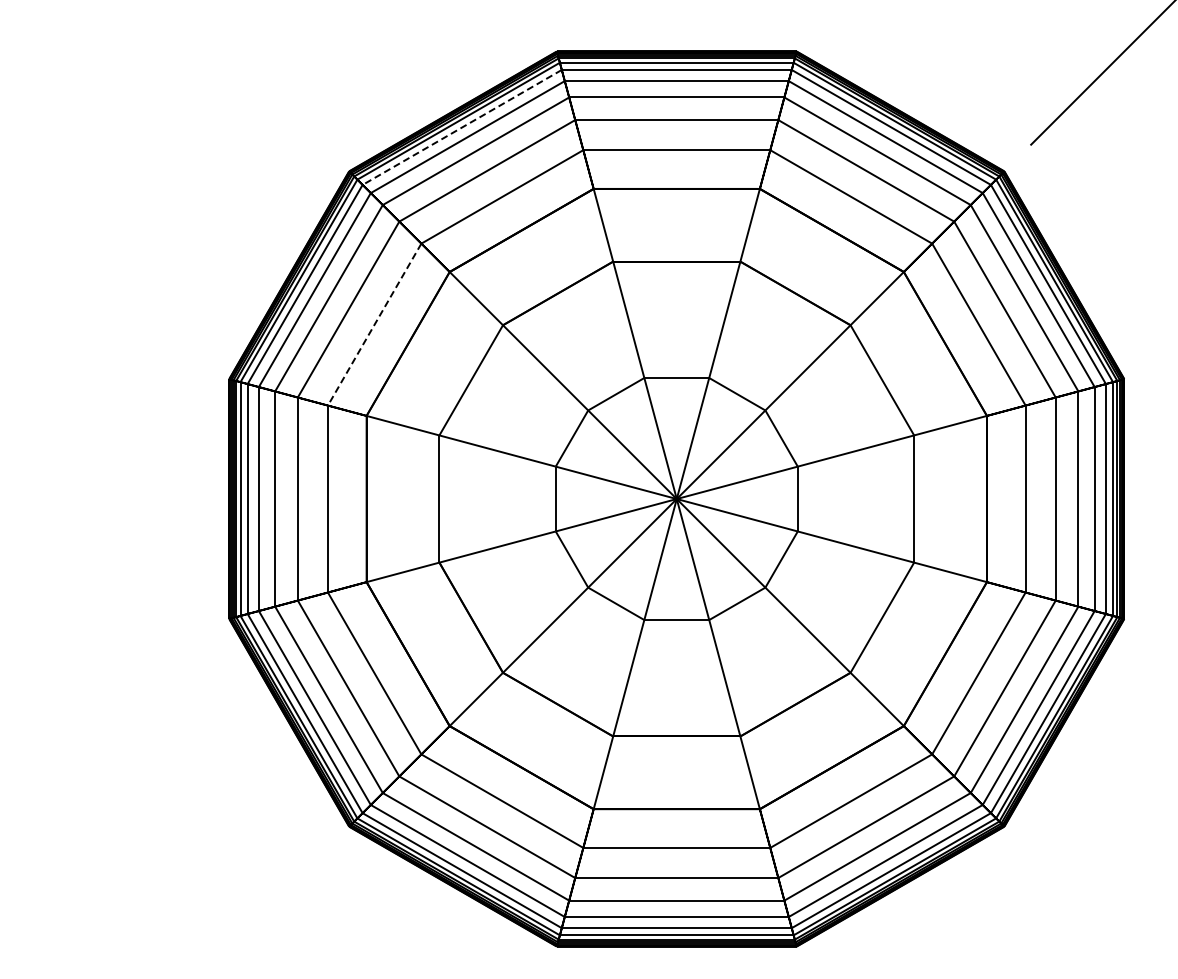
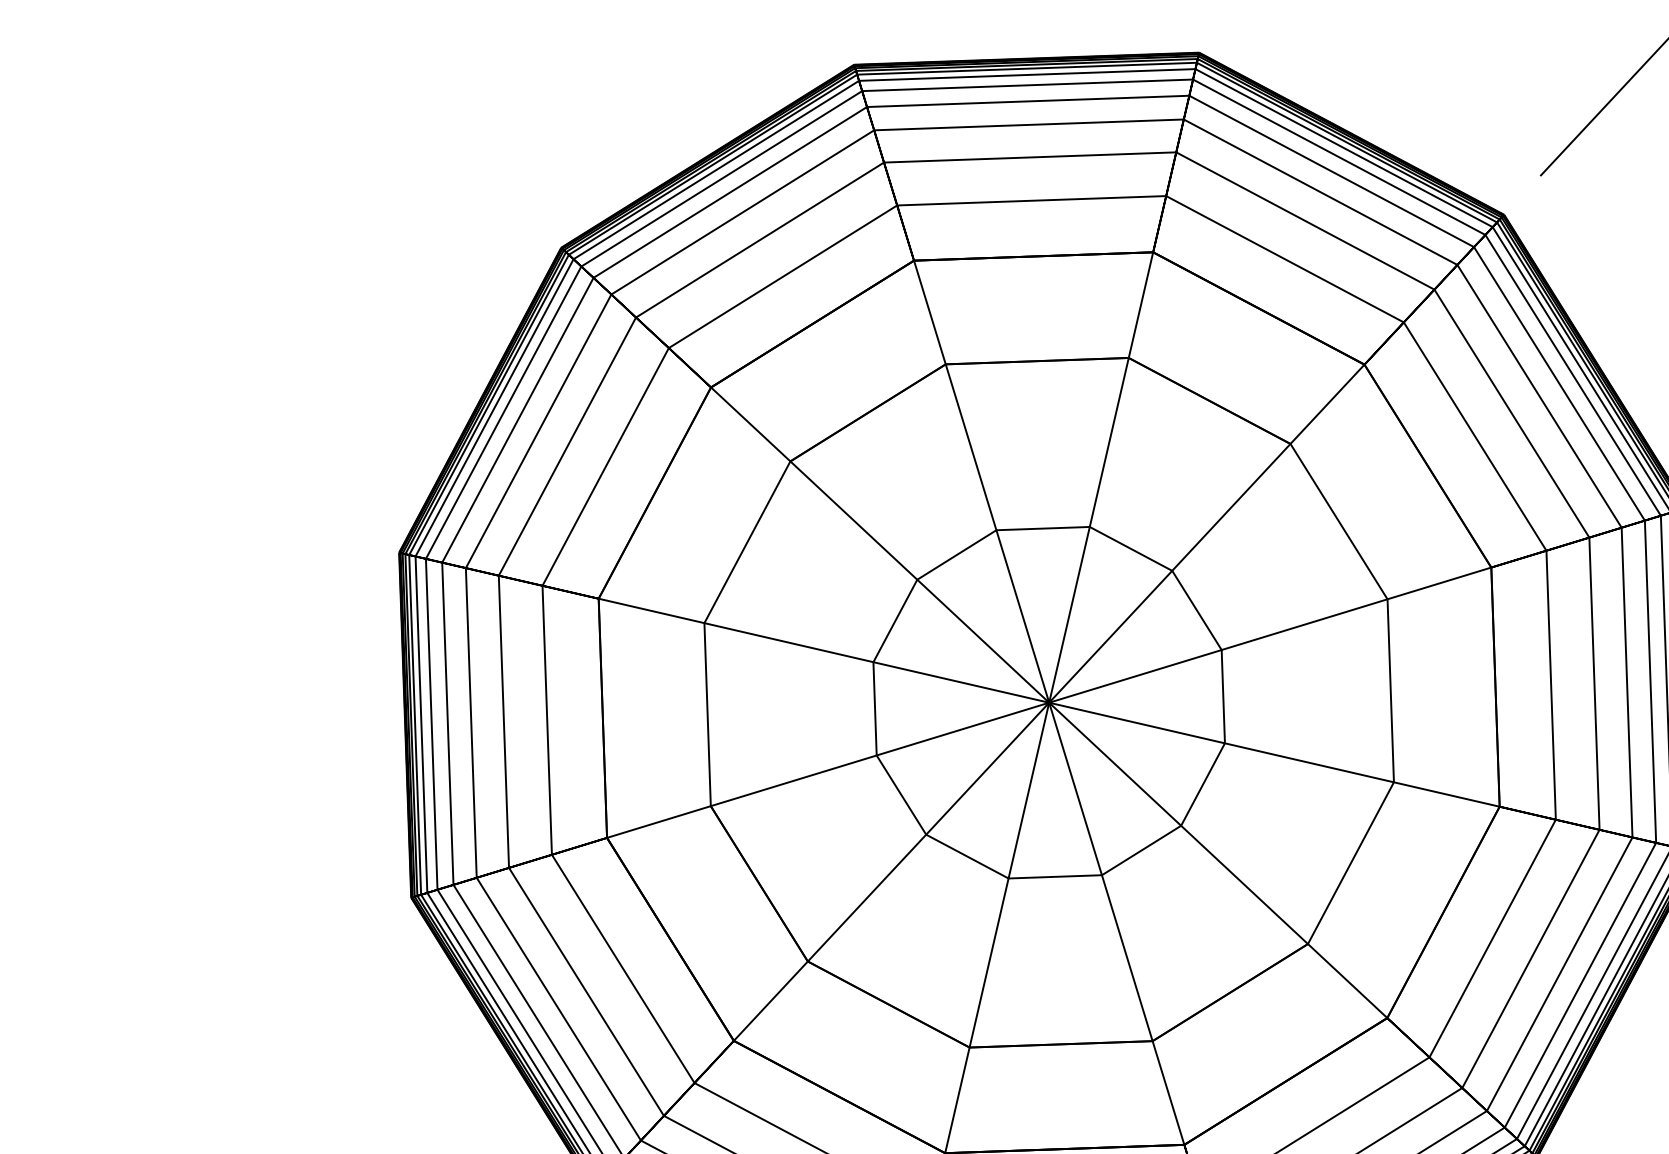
line: (462, 127) -> (722, 178), dashed -> solid
line: (374, 325) -> (605, 468), dashed -> solid

